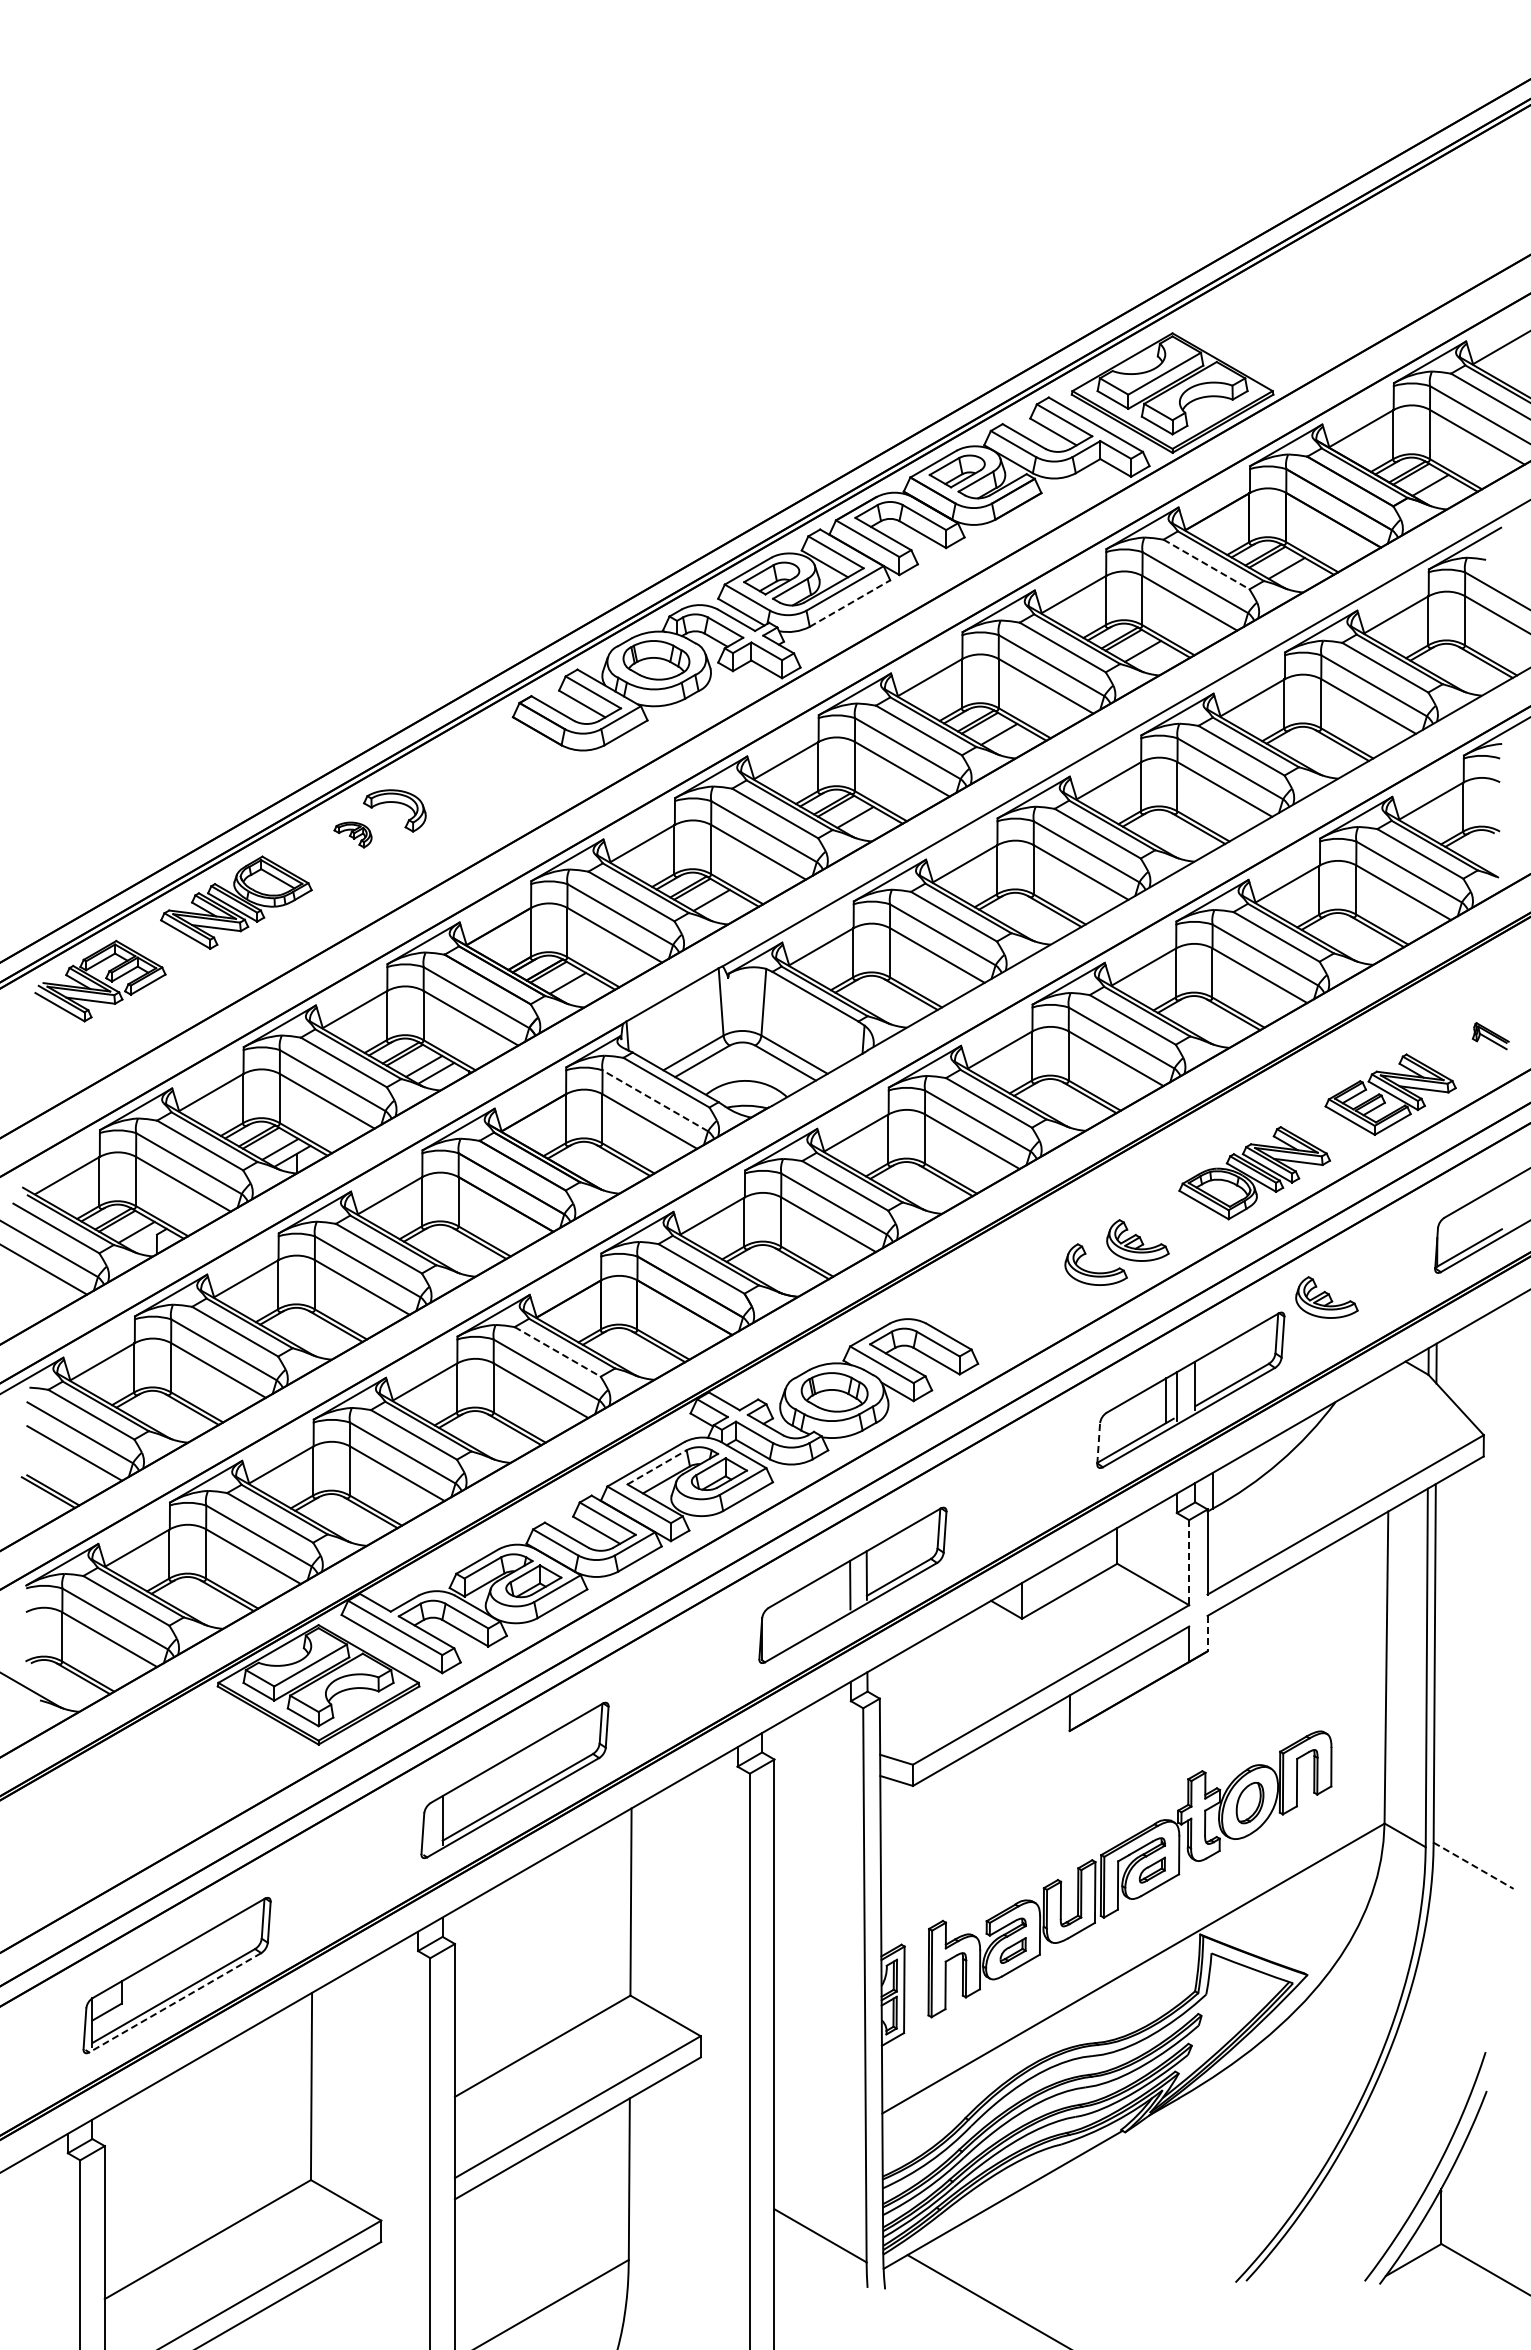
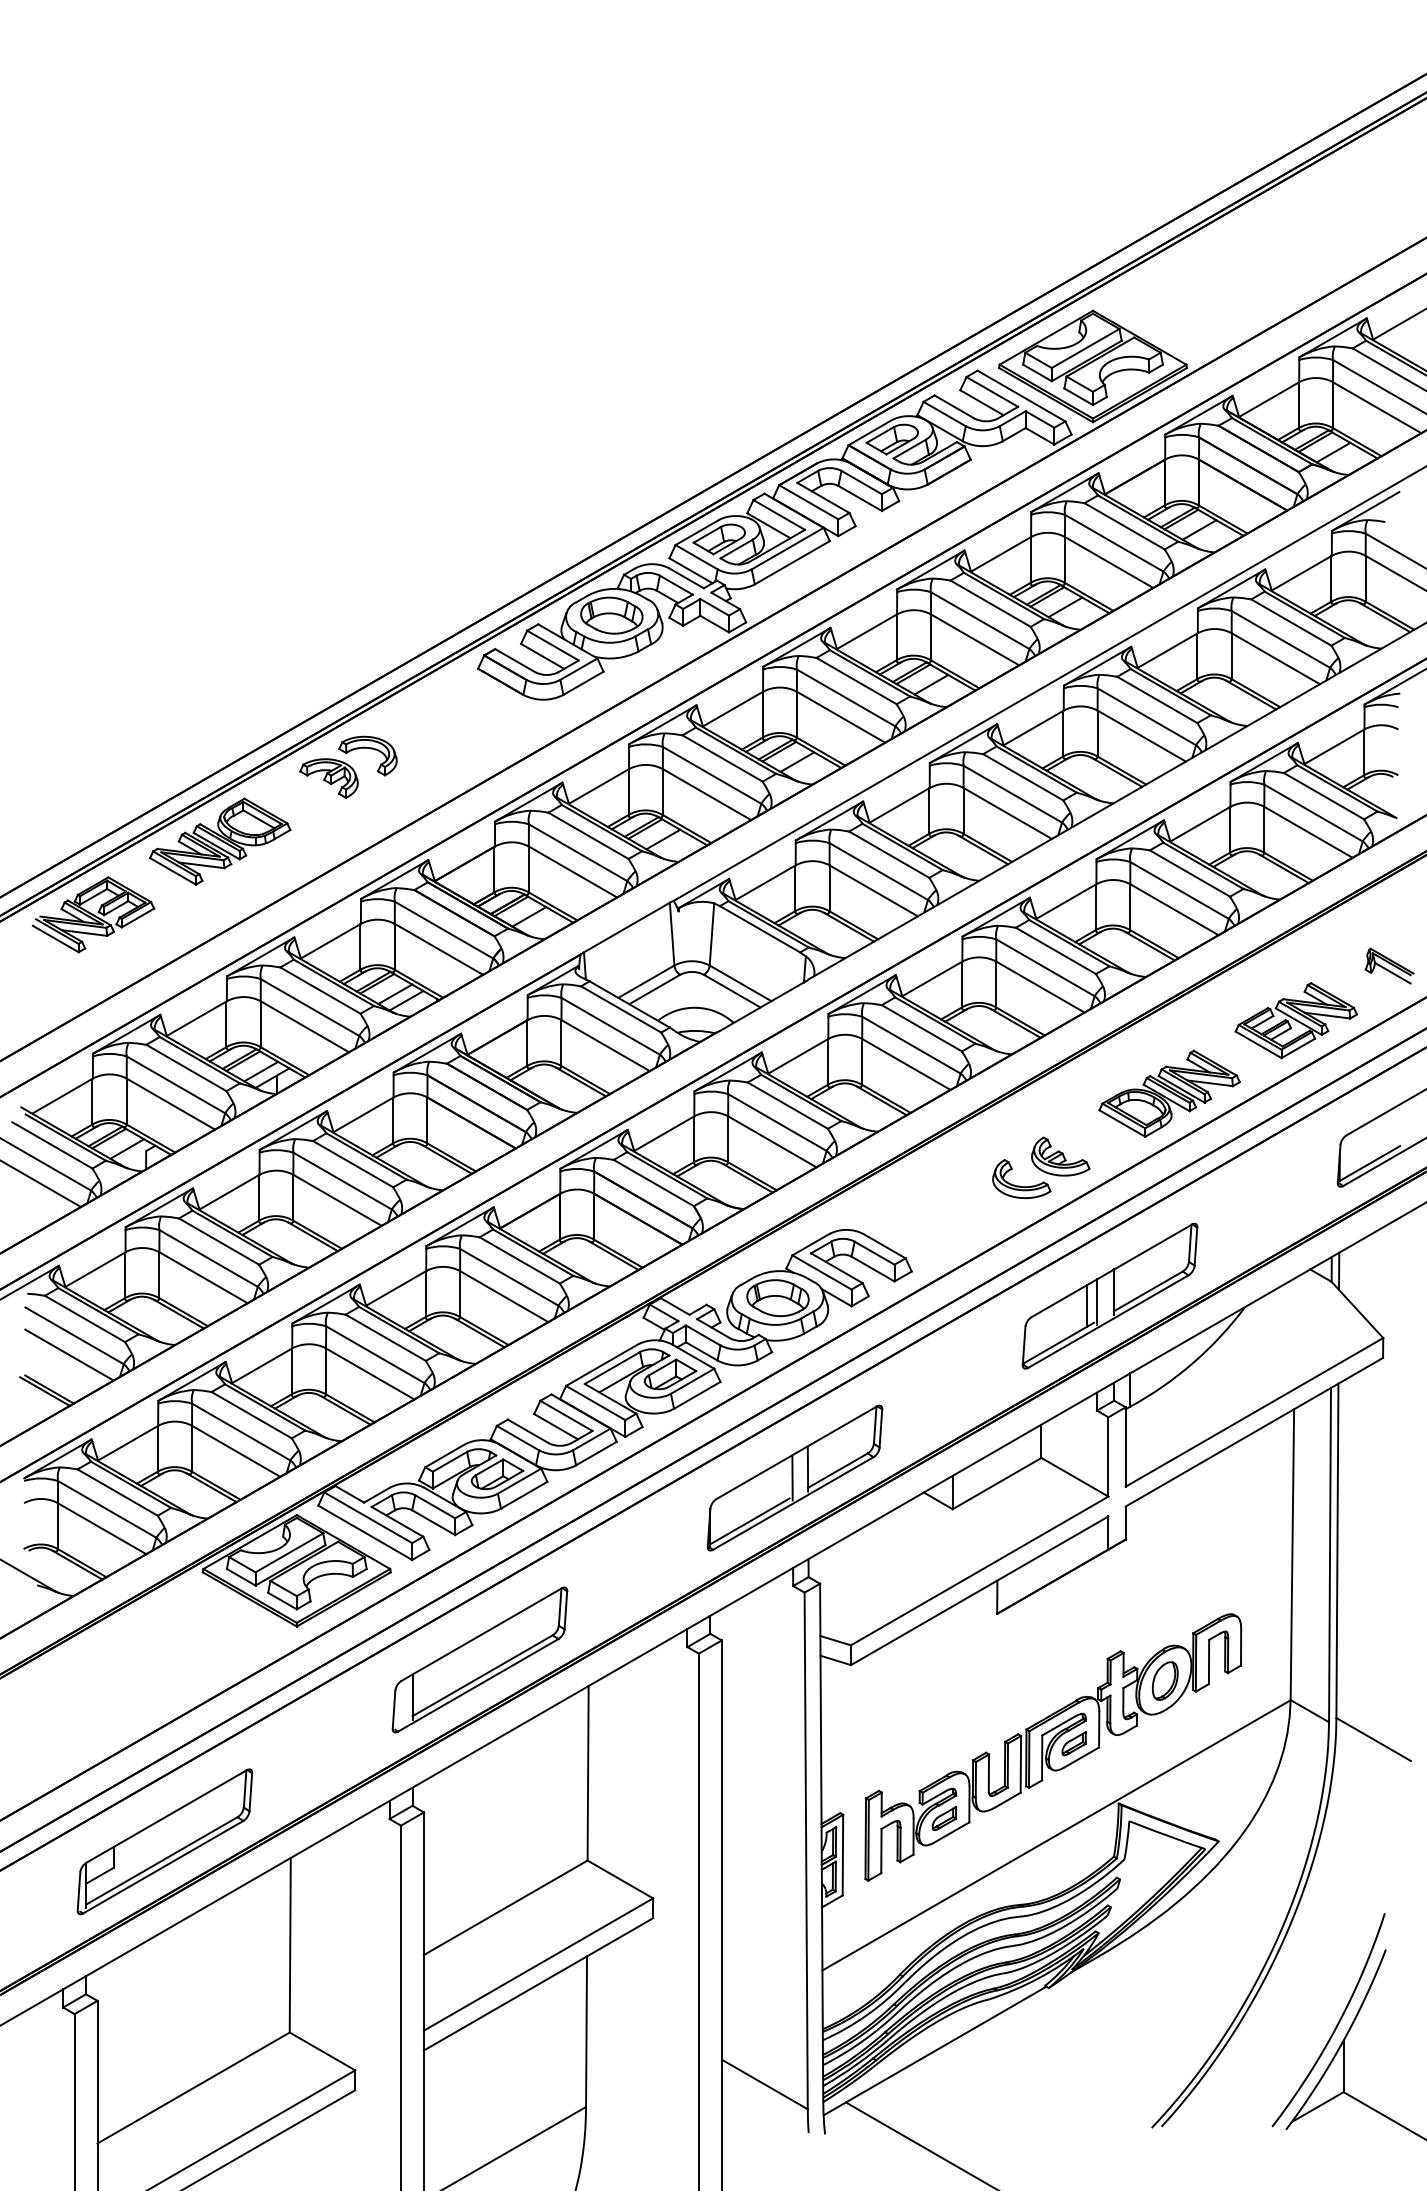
line: (1206, 564) -> (1124, 526), dashed -> solid
line: (850, 603) -> (792, 562), dashed -> solid
part: (352, 834) -> (328, 778), size x1.67
part: (1490, 1035) -> (1389, 965), size x1.43
line: (655, 1100) -> (610, 1026), dashed -> solid
part: (1326, 1297) -> (1236, 1209), removed
line: (557, 1351) -> (519, 1260), dashed -> solid
line: (1098, 1443) -> (1023, 1345), dashed -> solid
line: (657, 1467) -> (612, 1368), dashed -> solid
line: (1189, 1562) -> (1108, 1456), dashed -> solid
line: (804, 1631) -> (749, 1521), added
line: (1207, 1633) -> (1125, 1522), dashed -> solid
line: (1474, 1866) -> (1374, 1740), dashed -> solid
line: (174, 2003) -> (162, 1867), dashed -> solid

